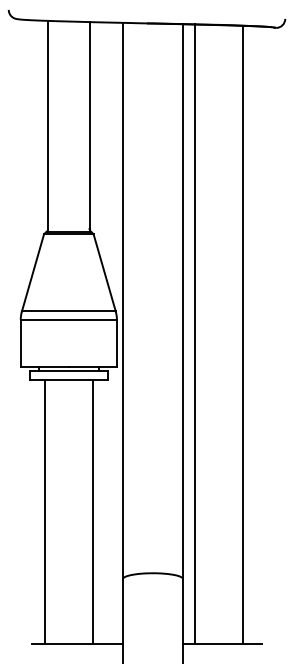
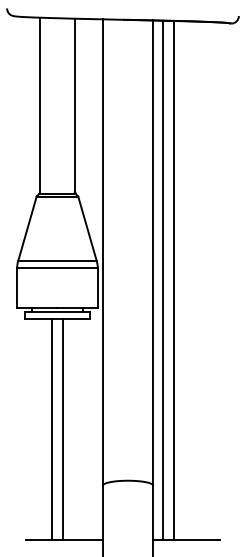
line: (243, 334) -> (174, 280), moved
line: (44, 512) -> (51, 429), moved
line: (92, 512) -> (62, 429), moved

